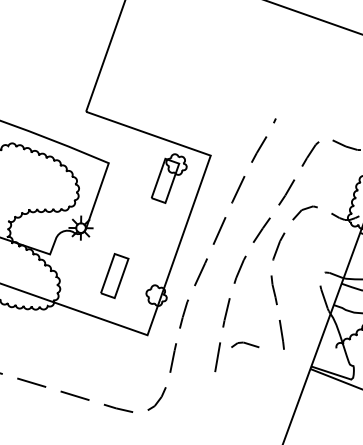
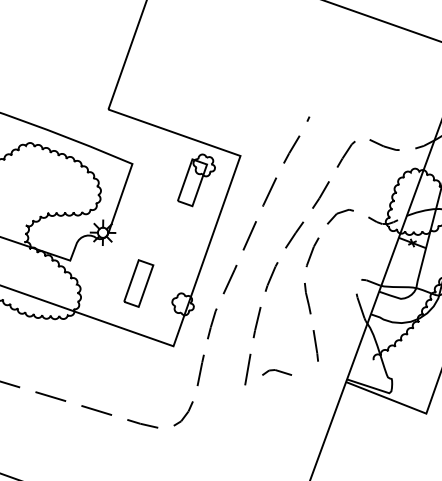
line: (245, 343) -> (277, 371), moved

